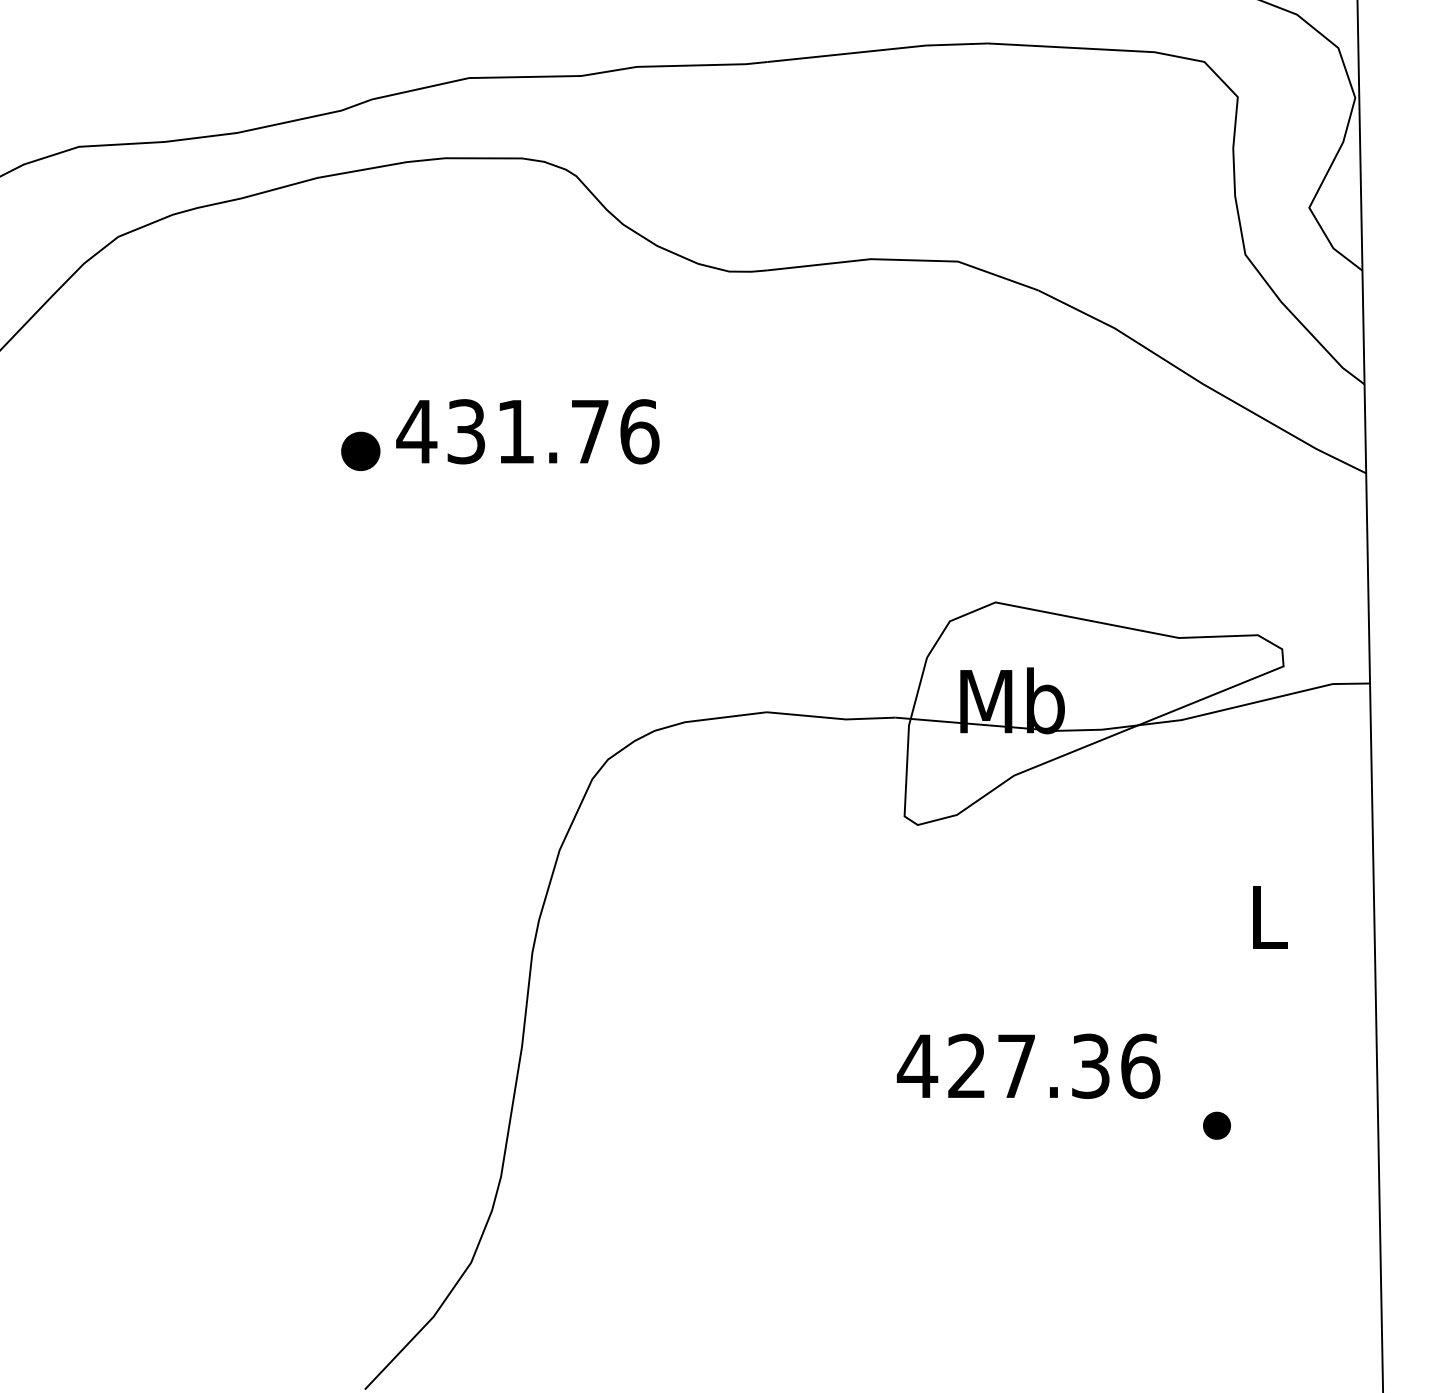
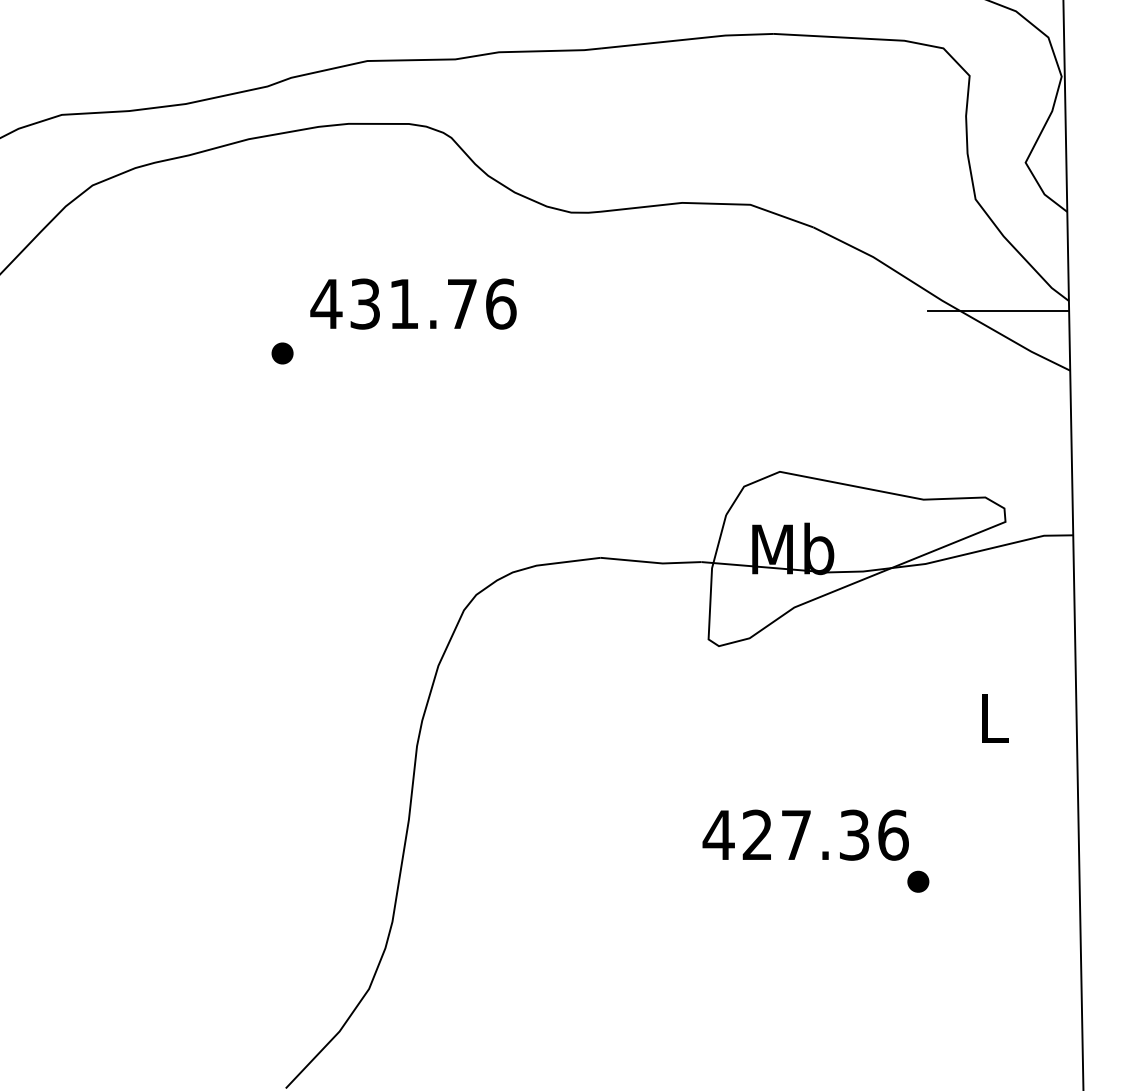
line: (1274, 397) -> (998, 311), added
text: (527, 430) -> (413, 303), moved
part: (360, 451) -> (282, 353), size x0.71
part: (1217, 1125) -> (918, 881), moved

